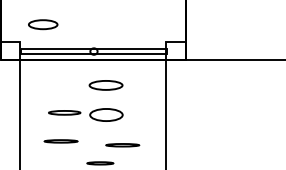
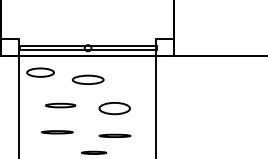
part: (43, 24) -> (40, 72), moved
part: (105, 85) -> (87, 79), moved
part: (106, 114) -> (114, 108), moved

